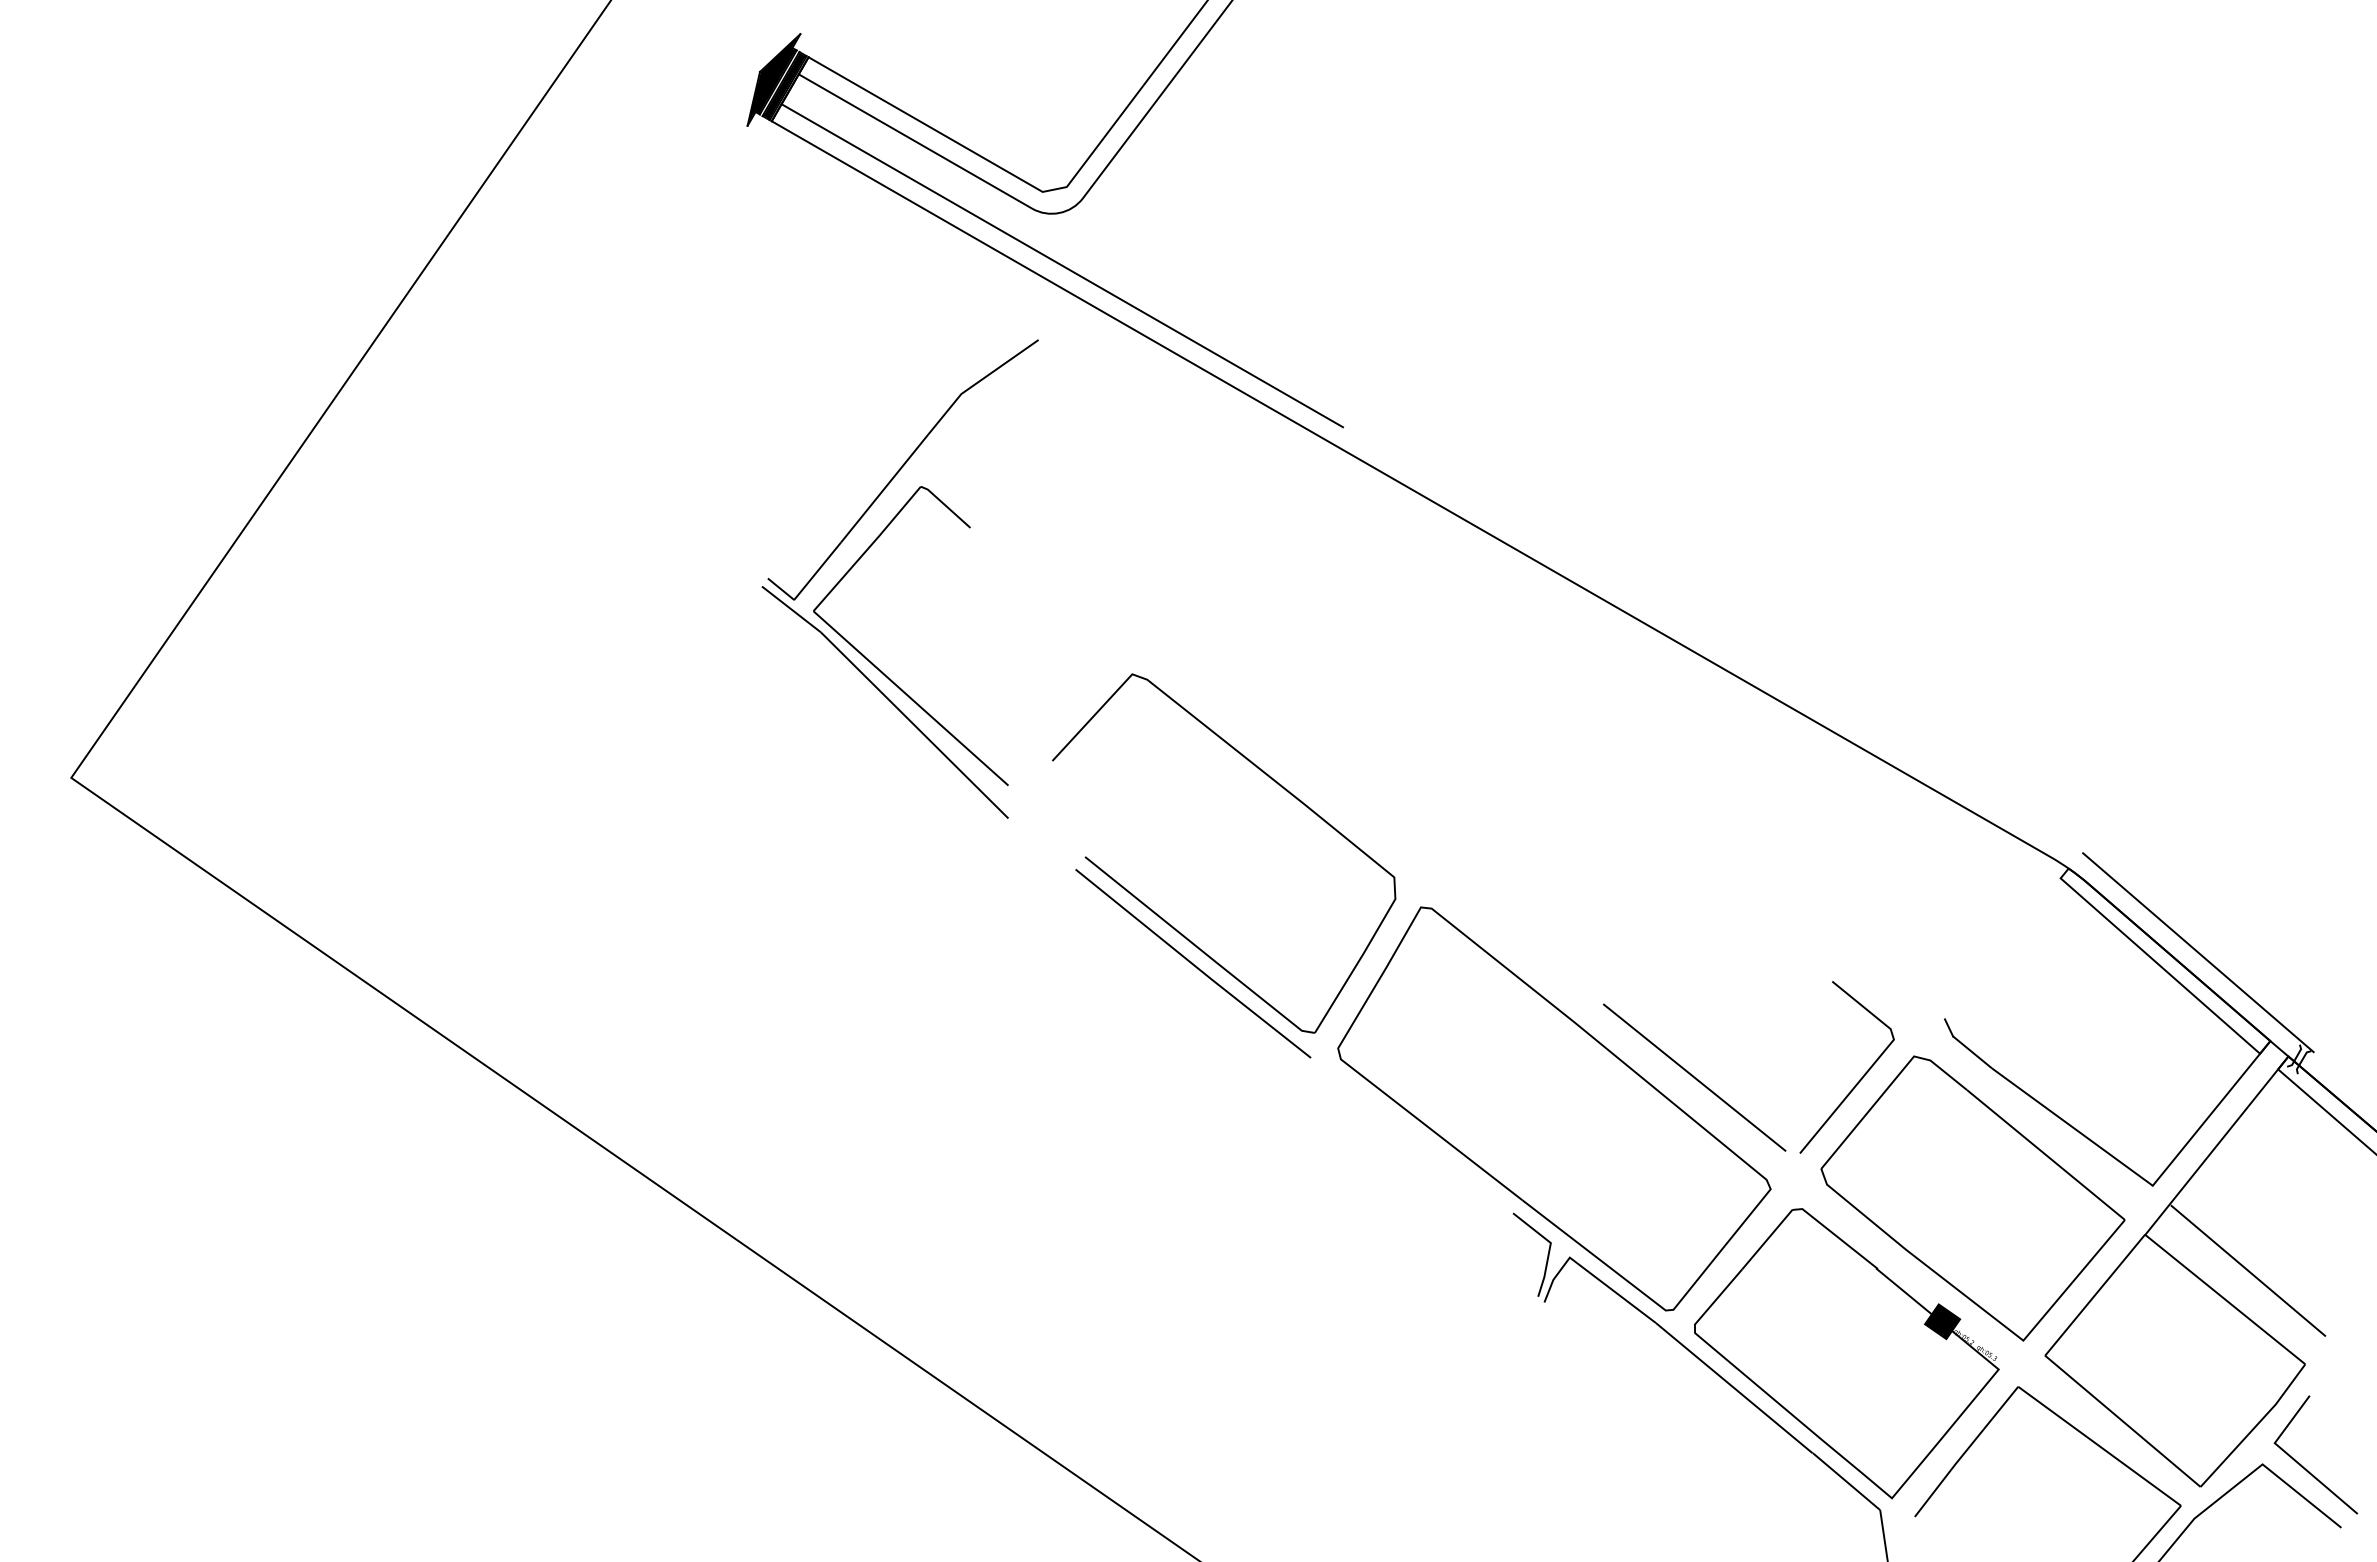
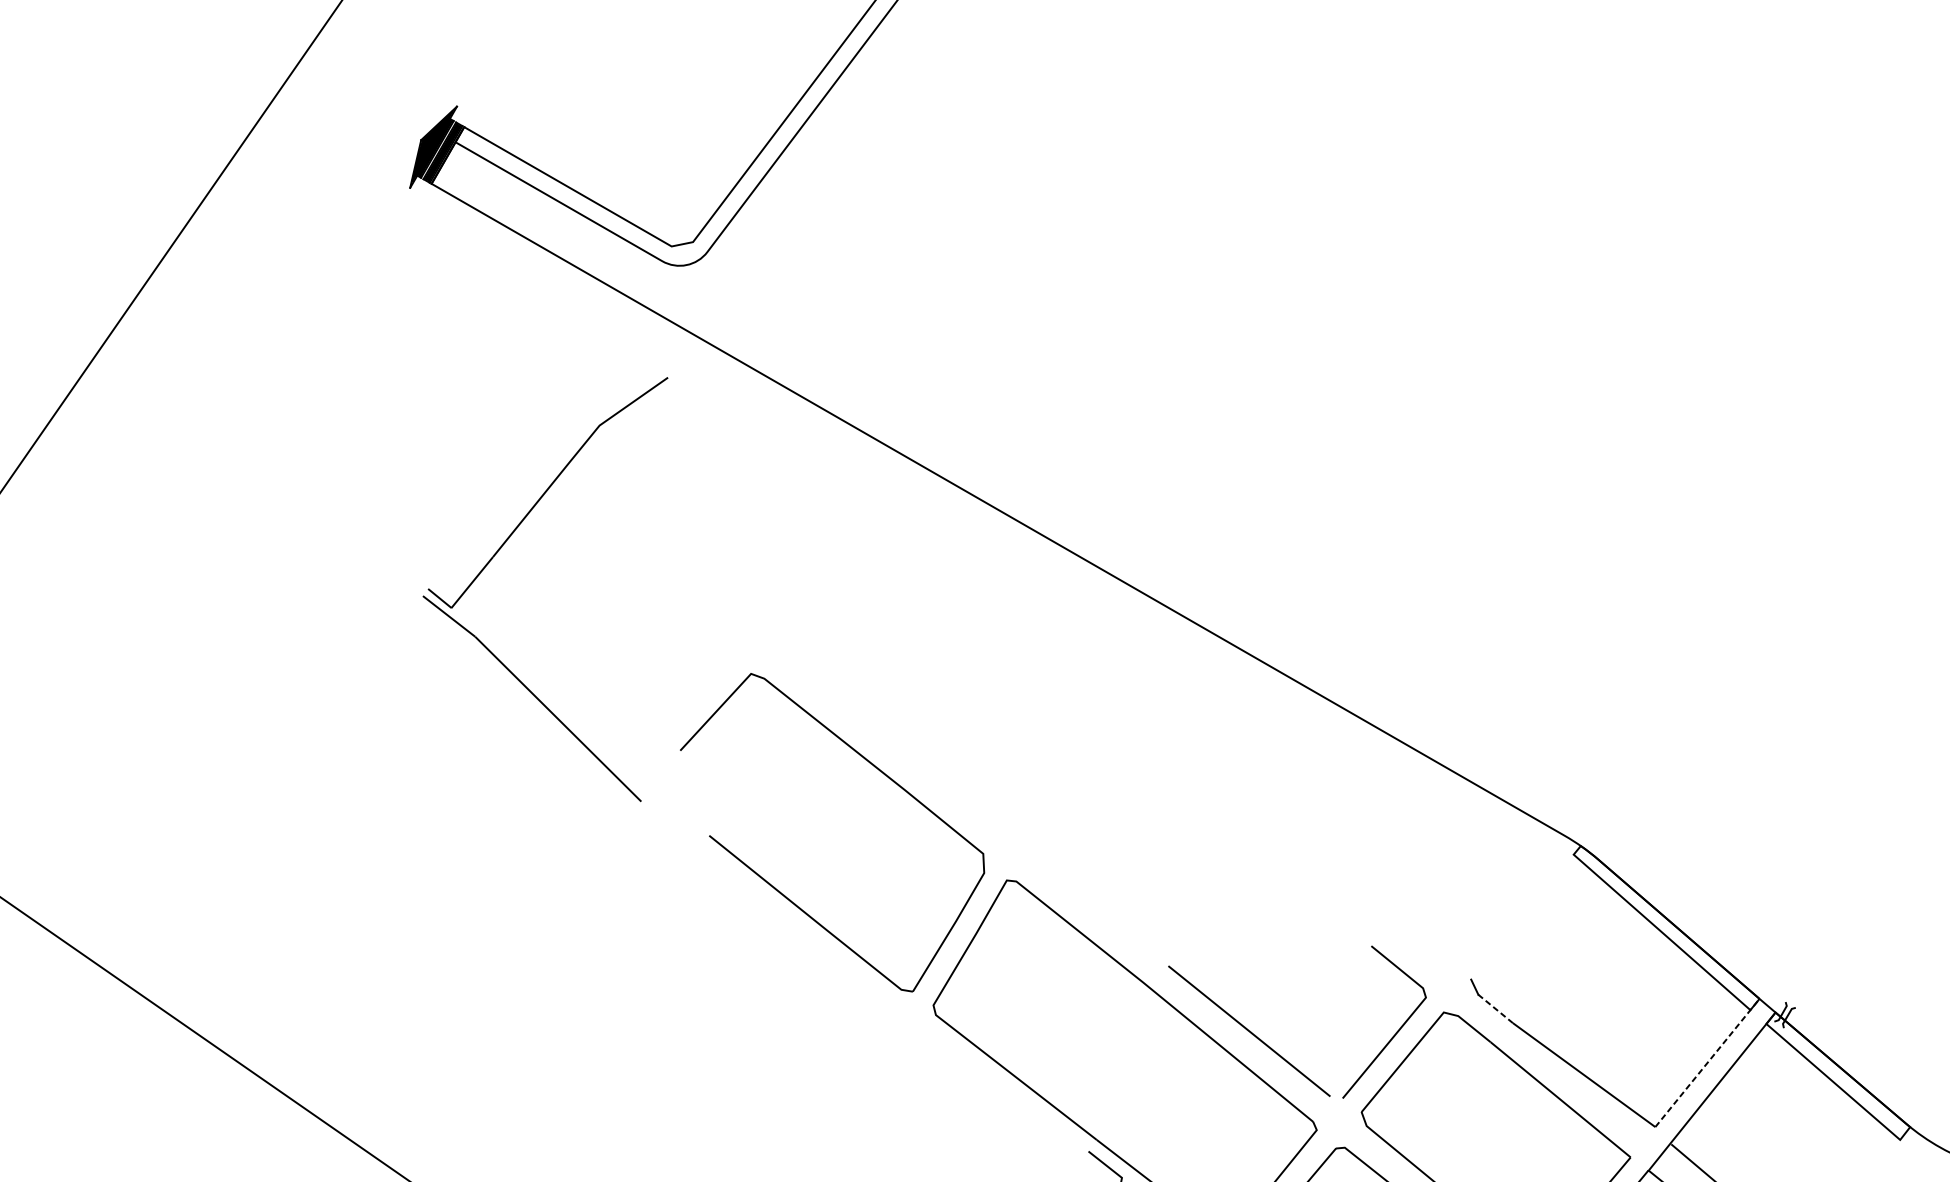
line: (1062, 265) -> (689, 311), removed
part: (879, 668) -> (527, 668), removed
line: (2198, 952) -> (1695, 920), removed
line: (1193, 963) -> (805, 930), removed
line: (1972, 1052) -> (1495, 1008), solid -> dashed
line: (2211, 1113) -> (1707, 1063), solid -> dashed

